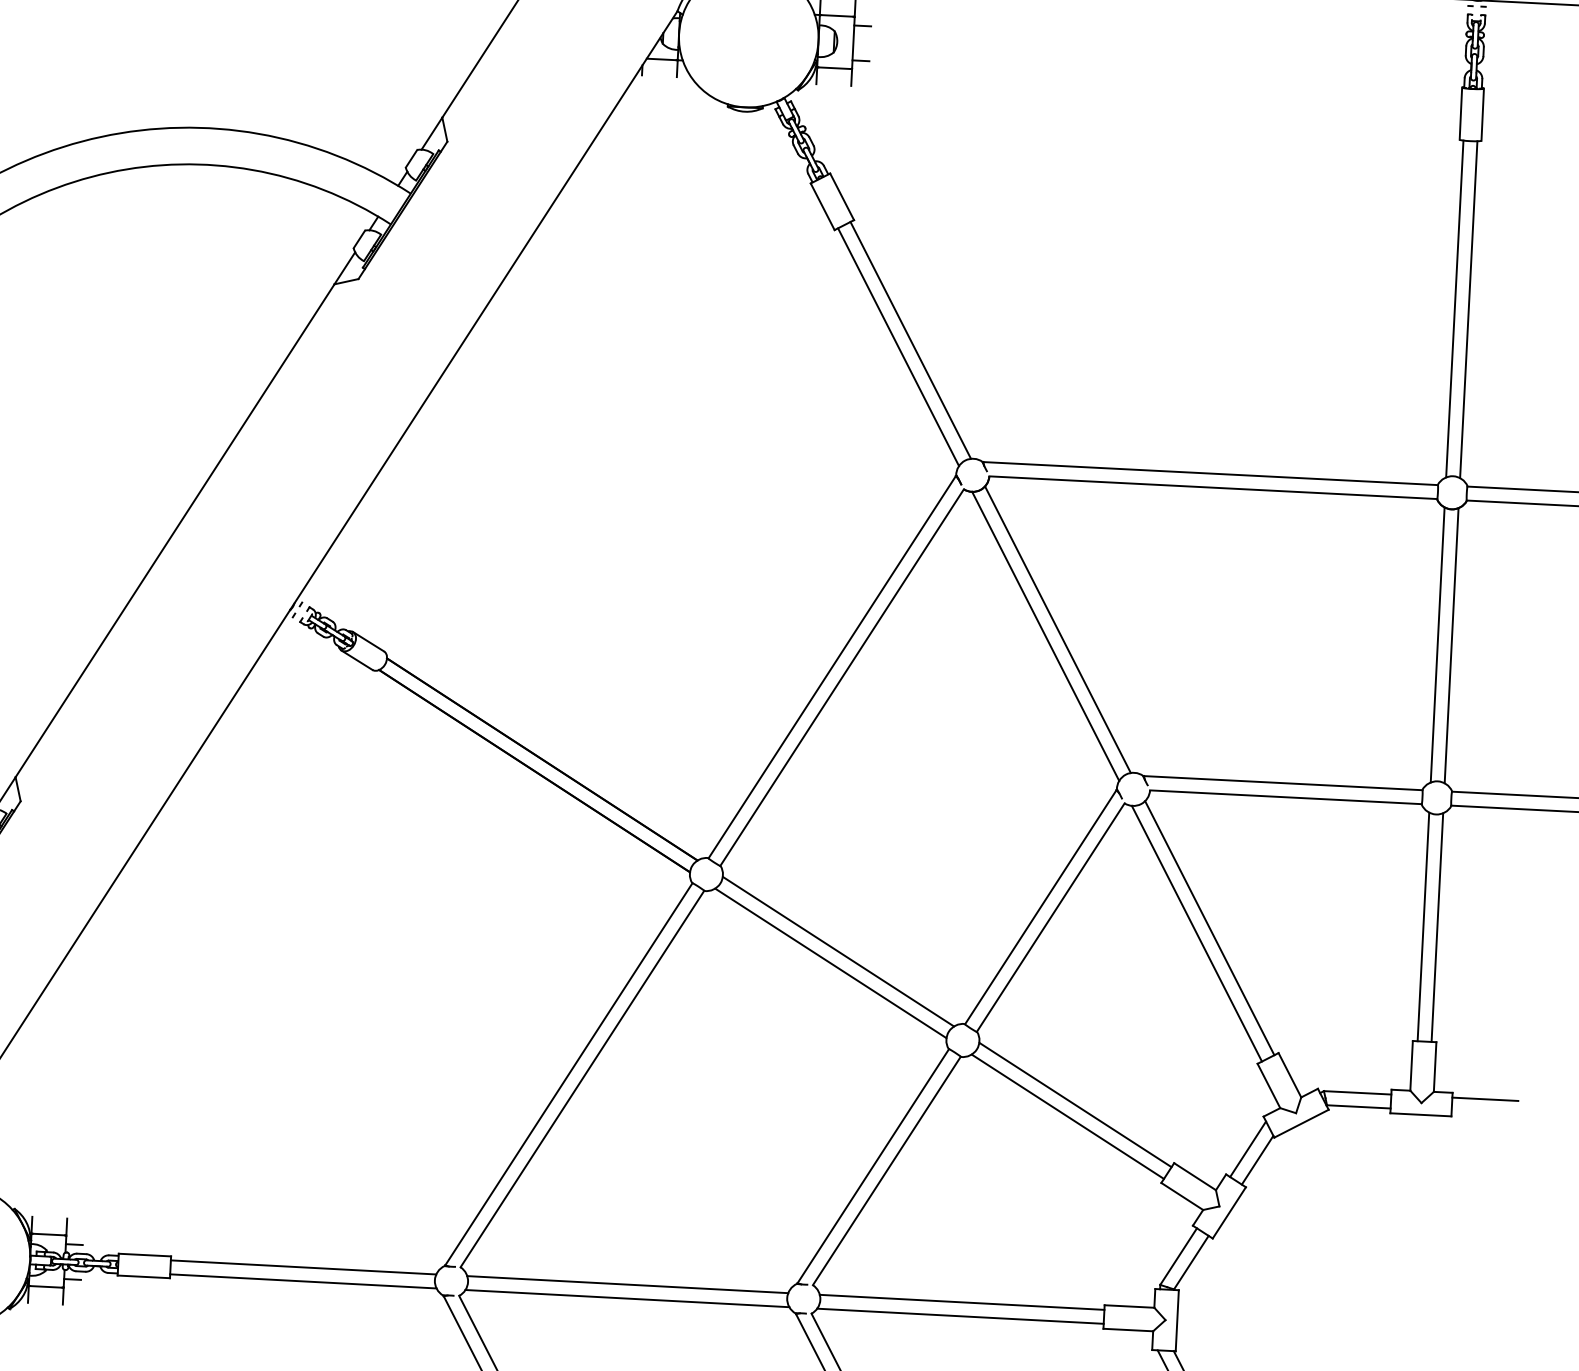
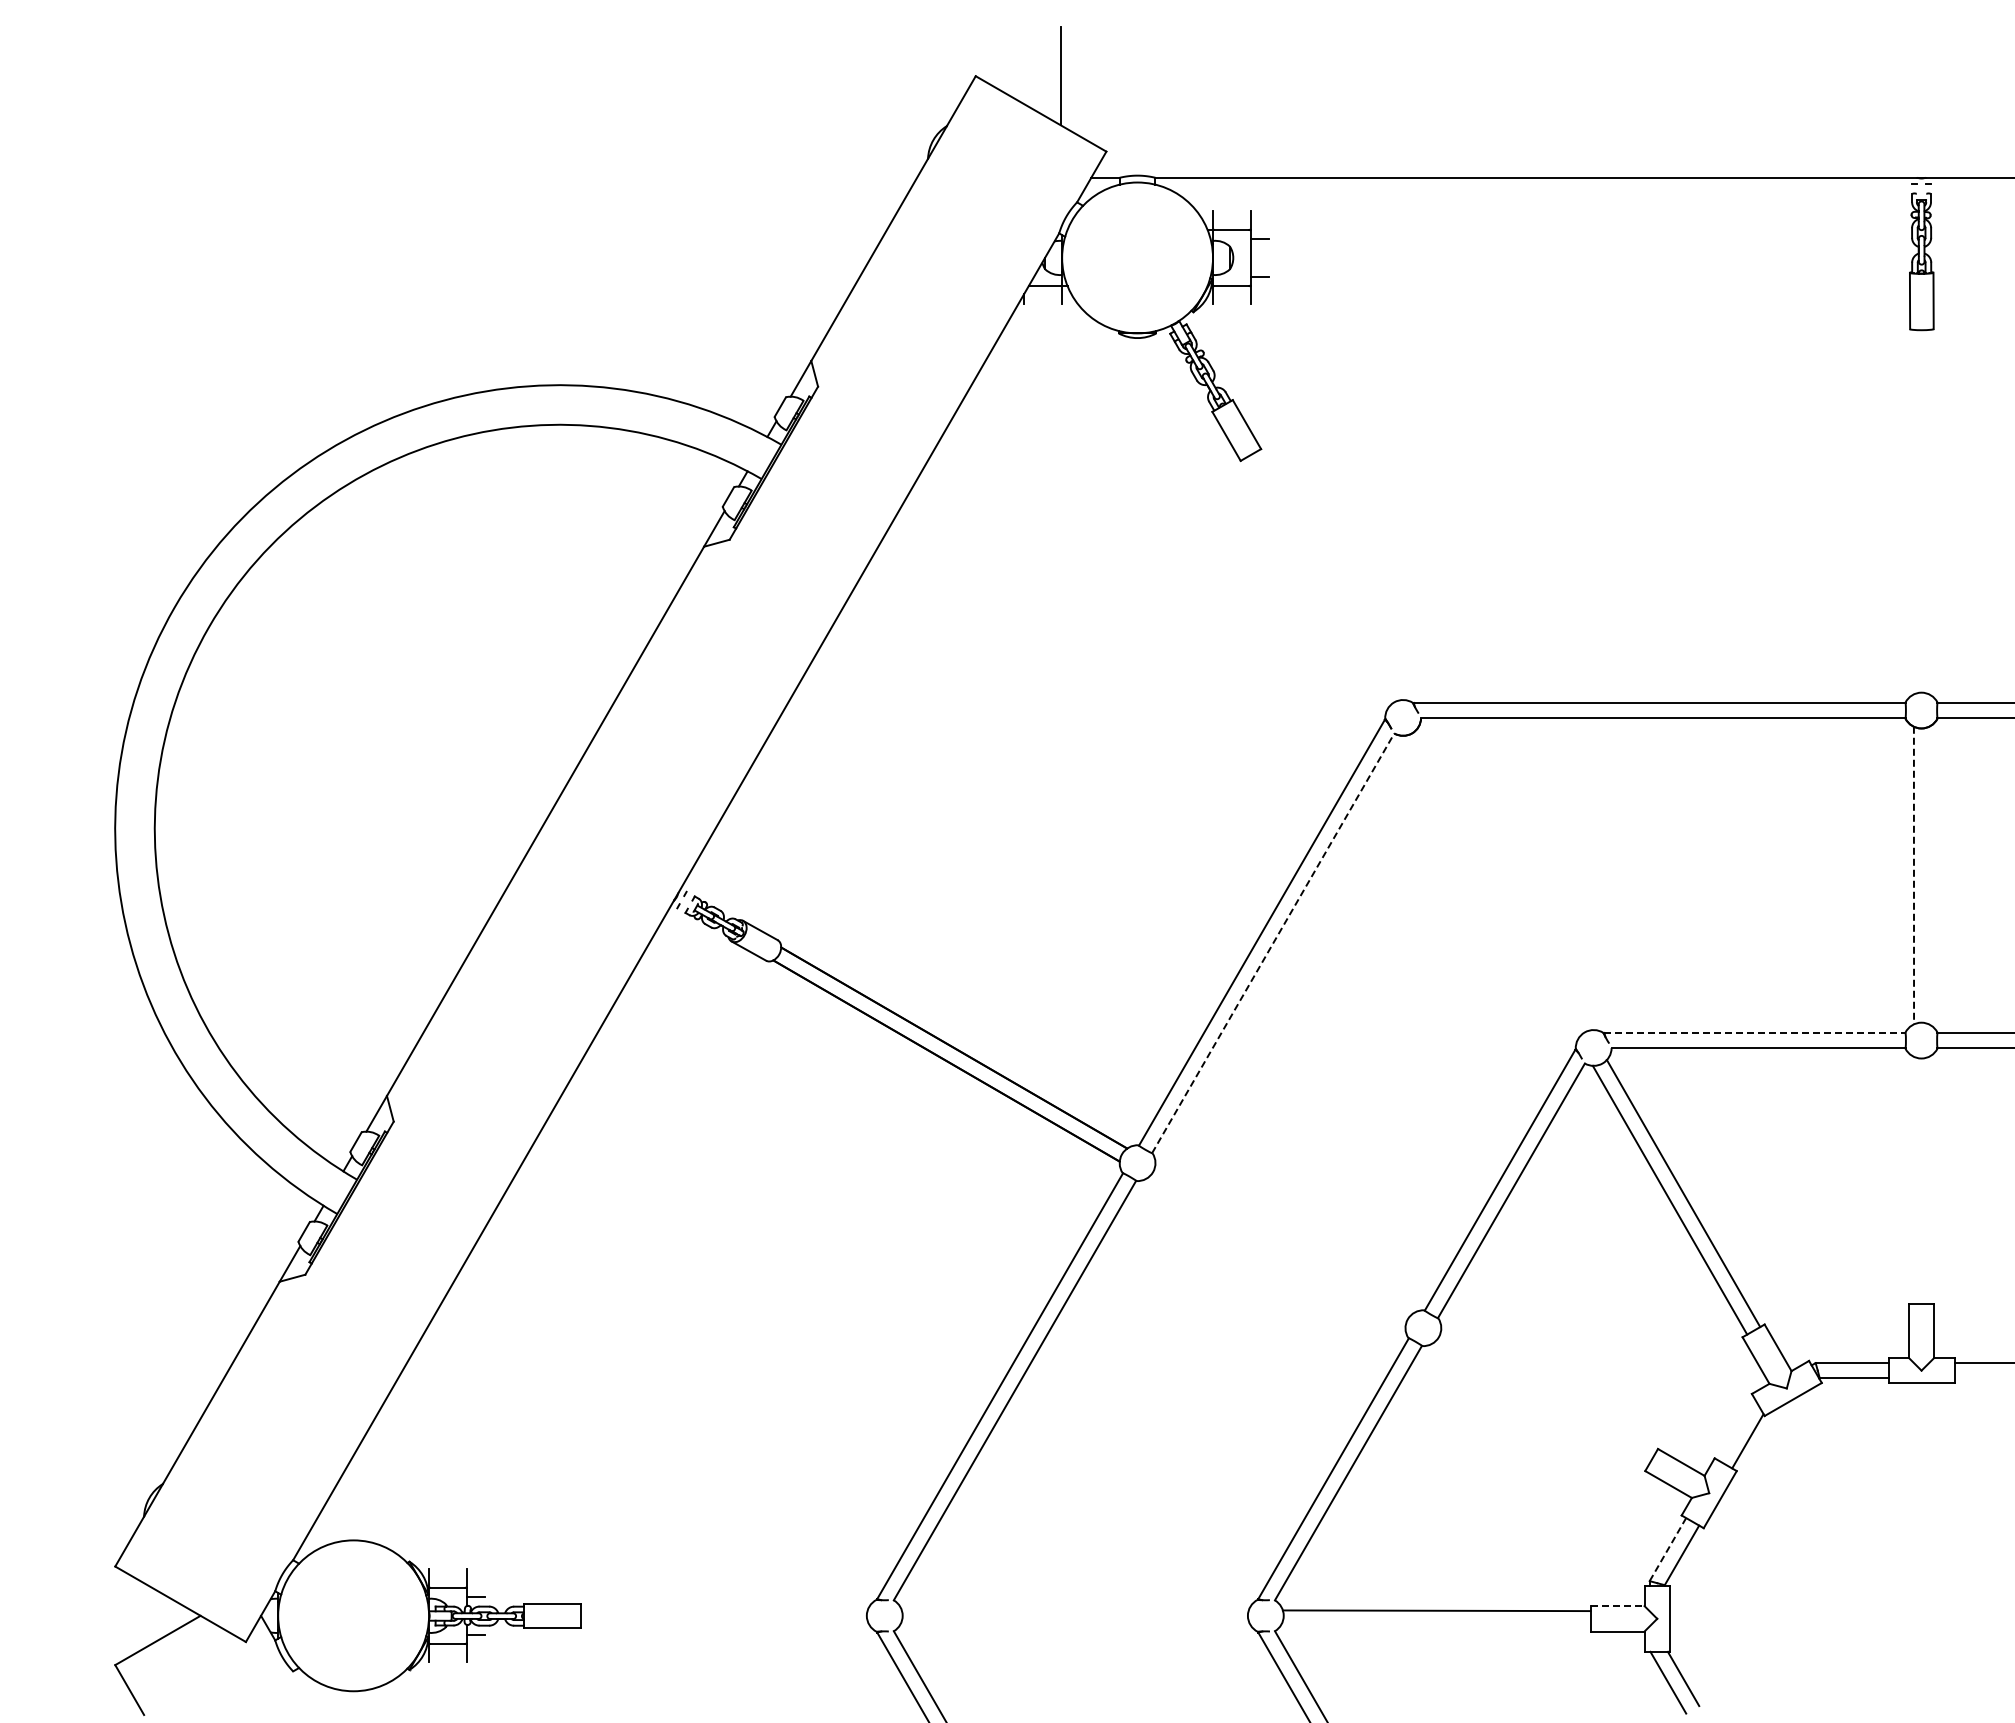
line: (1454, 308) -> (1913, 511), removed
line: (1469, 309) -> (1929, 511), removed
line: (910, 340) -> (1328, 575), removed
line: (898, 346) -> (1315, 583), removed
line: (1057, 629) -> (1502, 879), removed
line: (1045, 636) -> (1490, 887), removed
line: (1437, 644) -> (1913, 875), solid -> dashed
line: (1452, 645) -> (1929, 875), removed
line: (842, 676) -> (1273, 942), solid -> dashed
line: (1282, 783) -> (1754, 1033), solid -> dashed
line: (1423, 926) -> (1914, 1180), removed
line: (1437, 927) -> (1929, 1180), removed
line: (838, 951) -> (1284, 1238), removed
line: (830, 962) -> (1276, 1251), removed
line: (1075, 1104) -> (1548, 1391), removed
line: (1067, 1116) -> (1540, 1404), removed
line: (1247, 1148) -> (1736, 1429), removed
line: (1179, 1256) -> (1668, 1549), solid -> dashed
line: (303, 1266) -> (724, 1608), removed
line: (302, 1280) -> (724, 1623), removed
line: (627, 1284) -> (1074, 1609), removed
line: (627, 1298) -> (1075, 1624), removed
line: (1129, 1306) -> (1617, 1606), solid -> dashed
line: (960, 1315) -> (1435, 1625), removed

